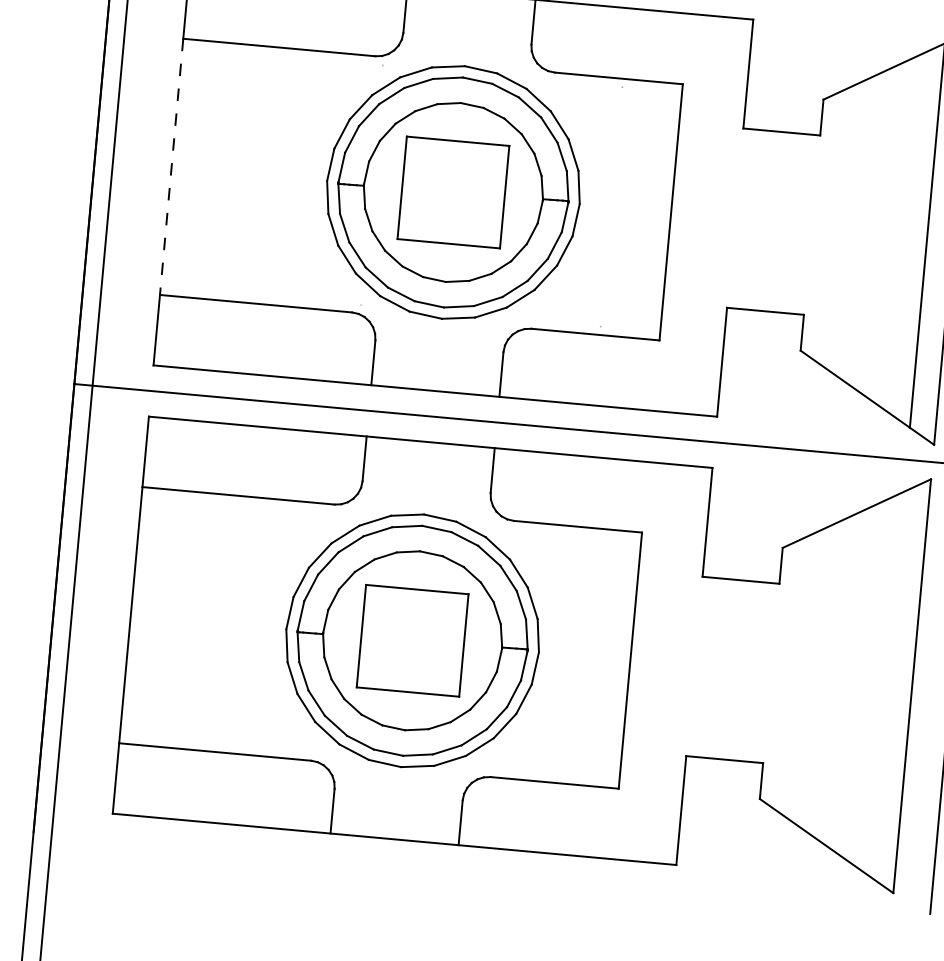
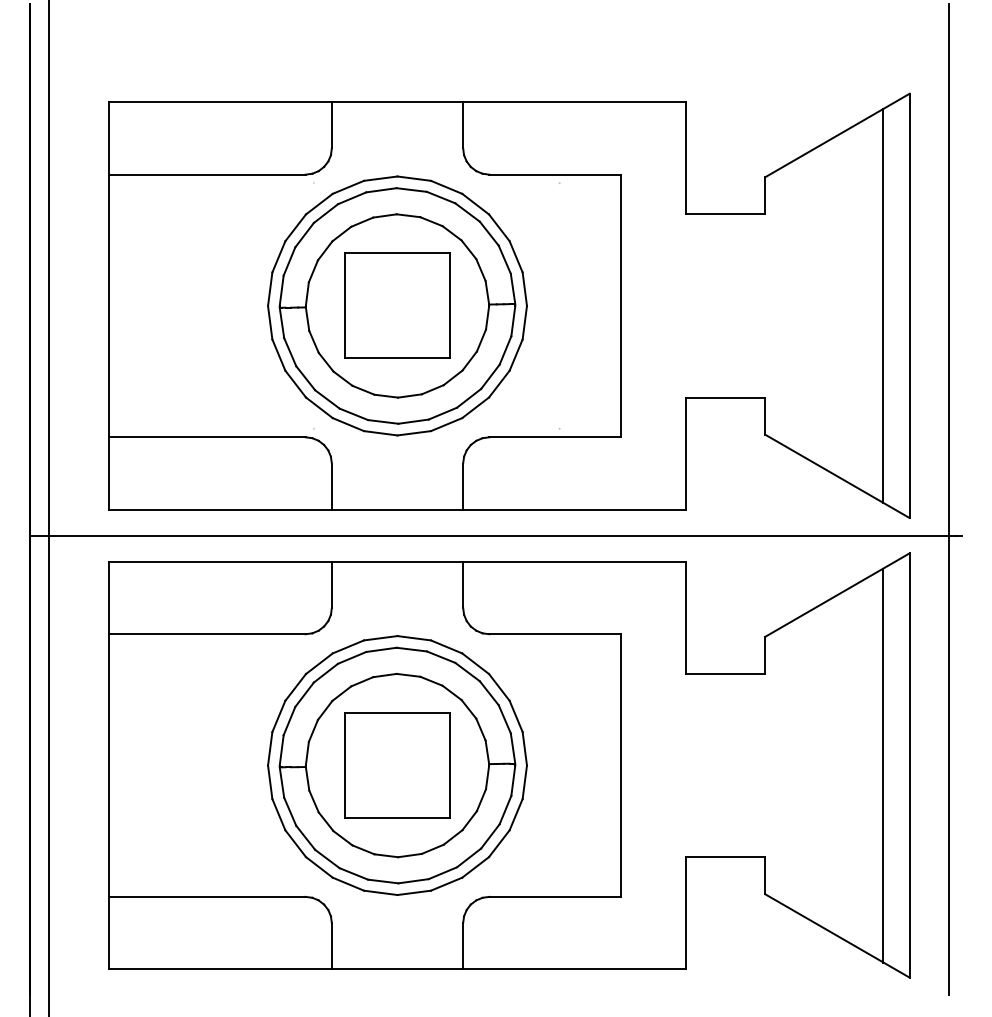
line: (171, 167) -> (108, 306), dashed -> solid
line: (886, 683) -> (883, 765), added

